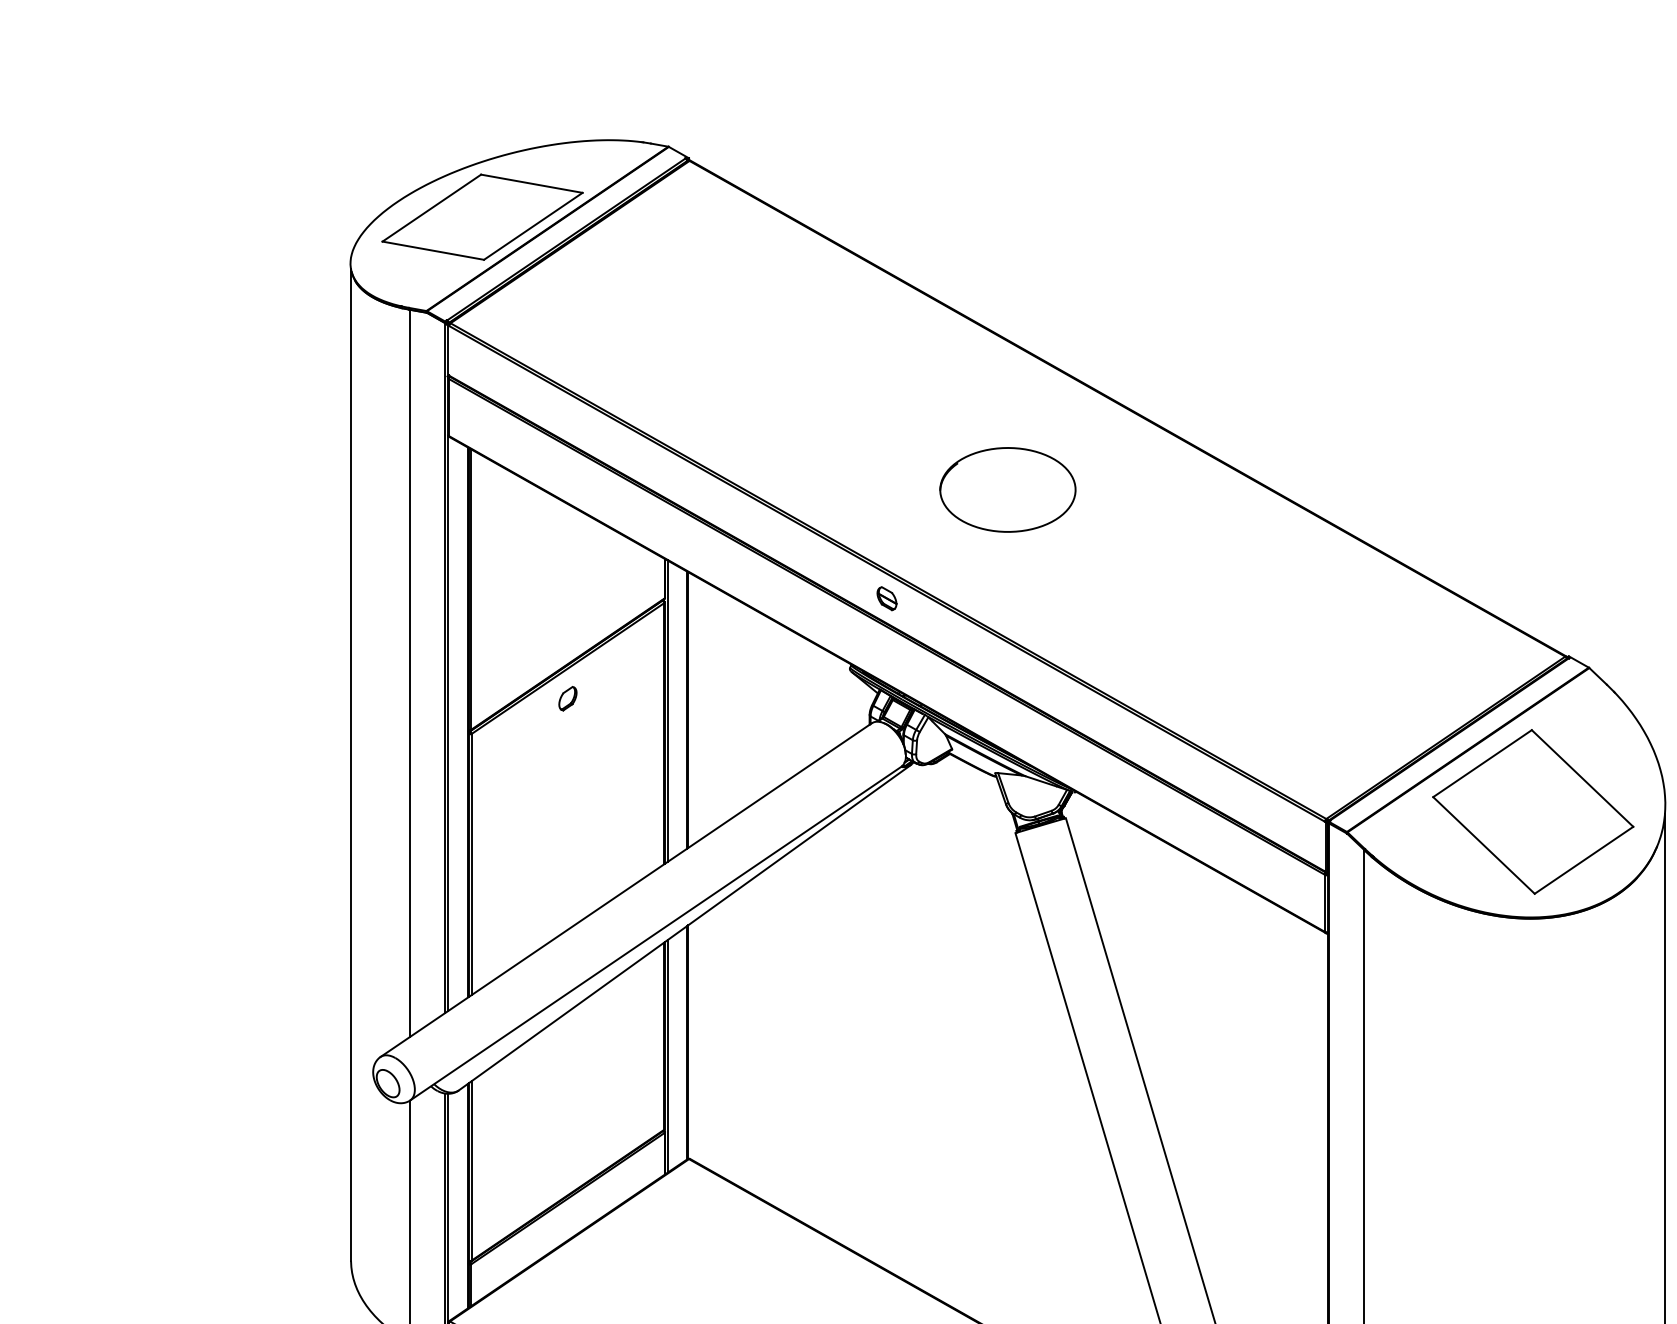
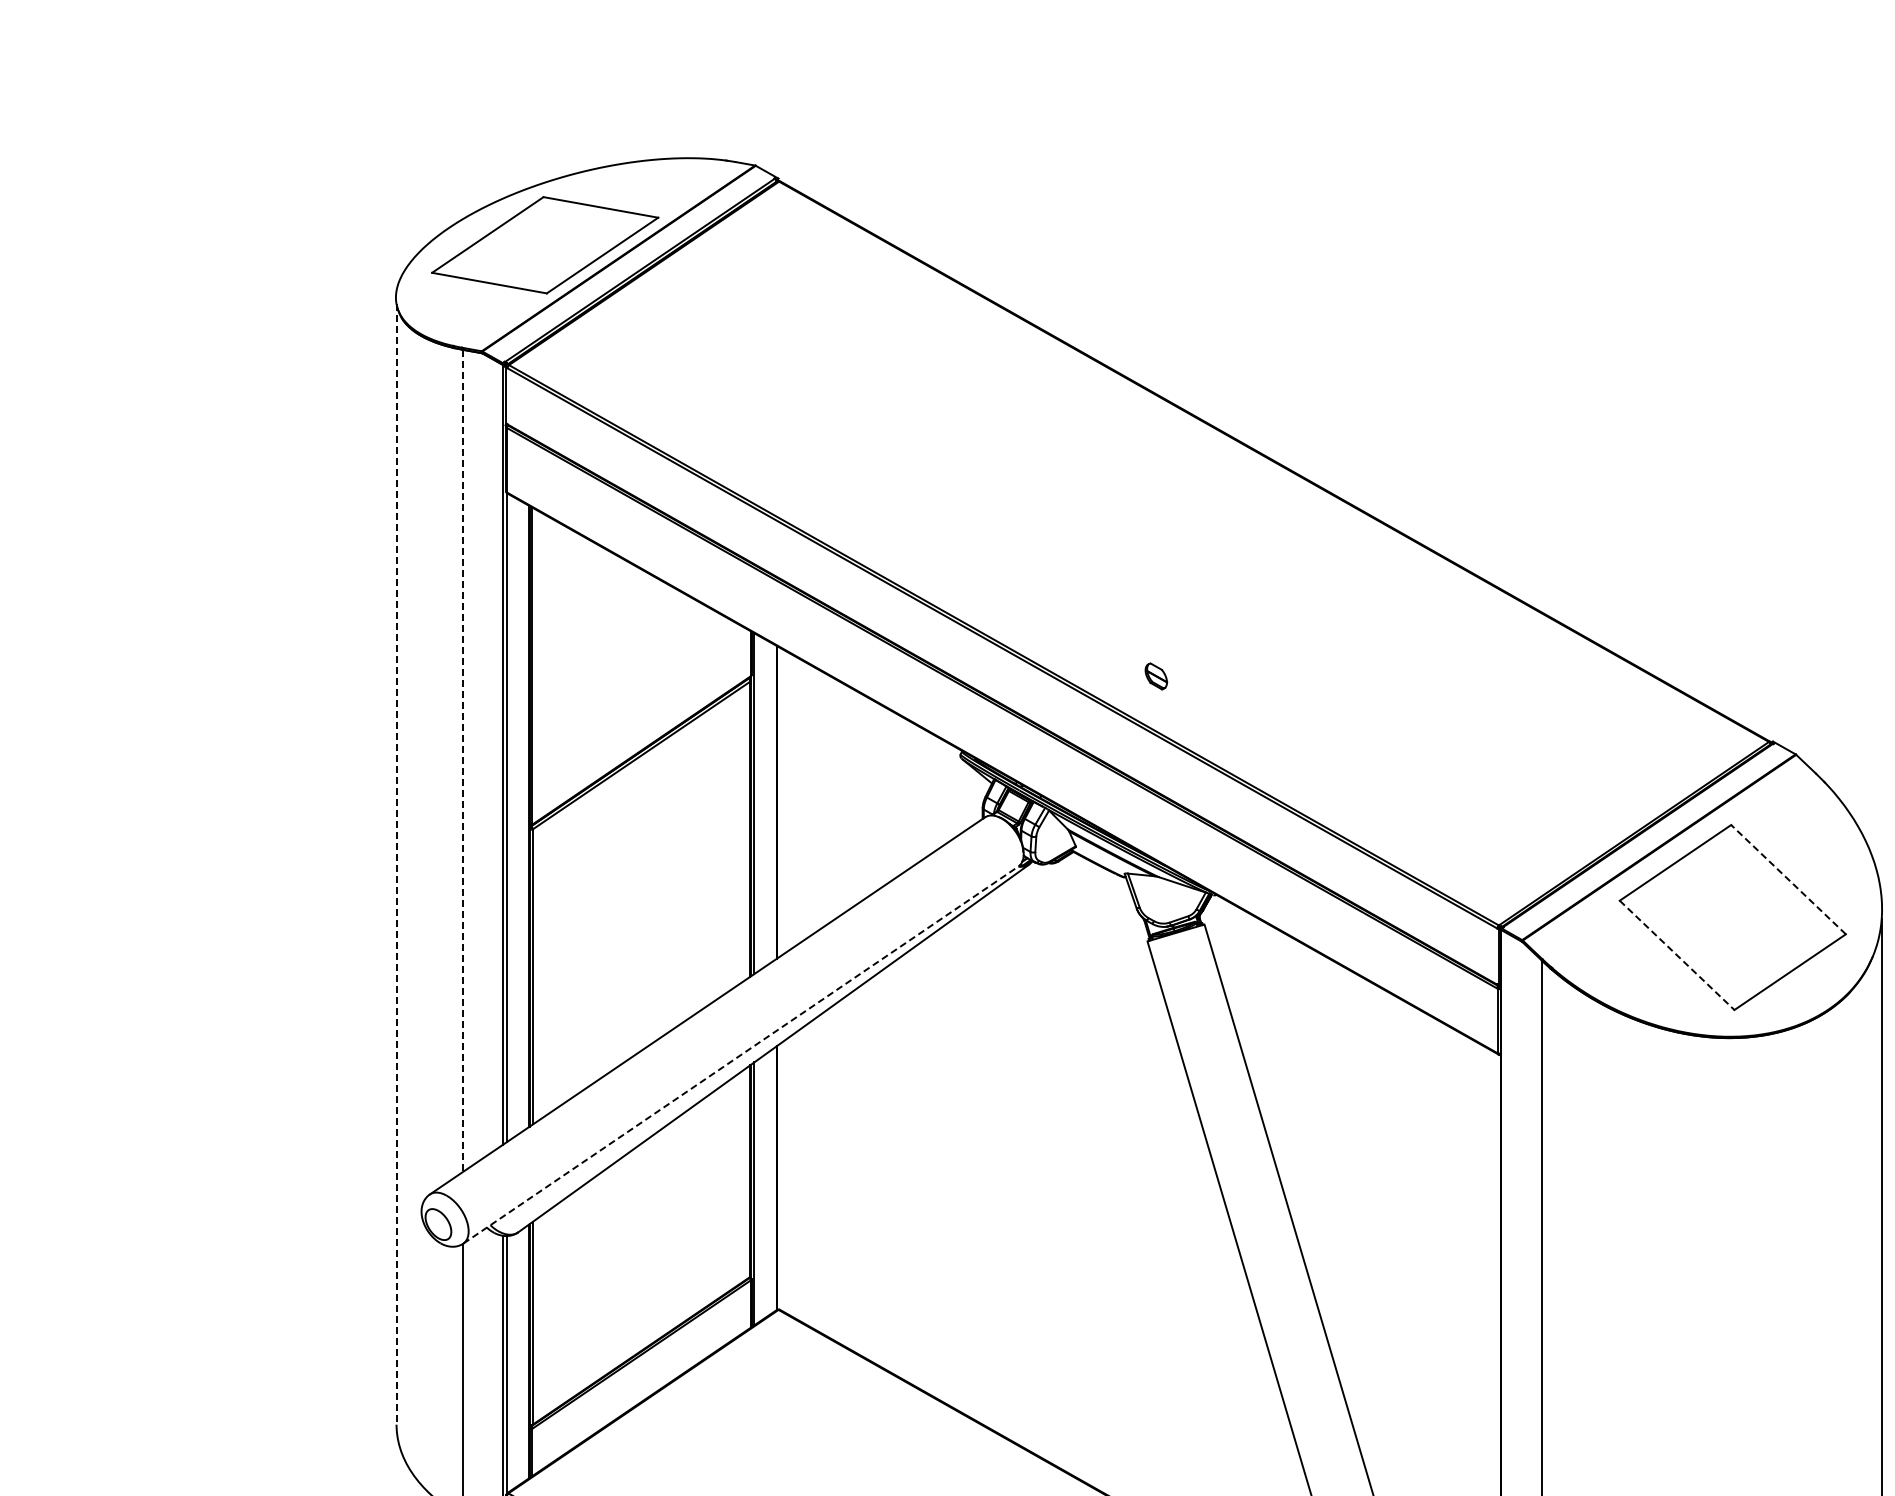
part: (1007, 489) -> (1138, 553), removed
part: (887, 598) -> (1156, 676), moved
line: (409, 673) -> (462, 761), solid -> dashed
part: (567, 698) -> (641, 789), removed
line: (351, 765) -> (396, 864), solid -> dashed
line: (1582, 778) -> (1788, 879), solid -> dashed
line: (1484, 845) -> (1677, 955), solid -> dashed
line: (655, 934) -> (740, 1055), solid -> dashed

